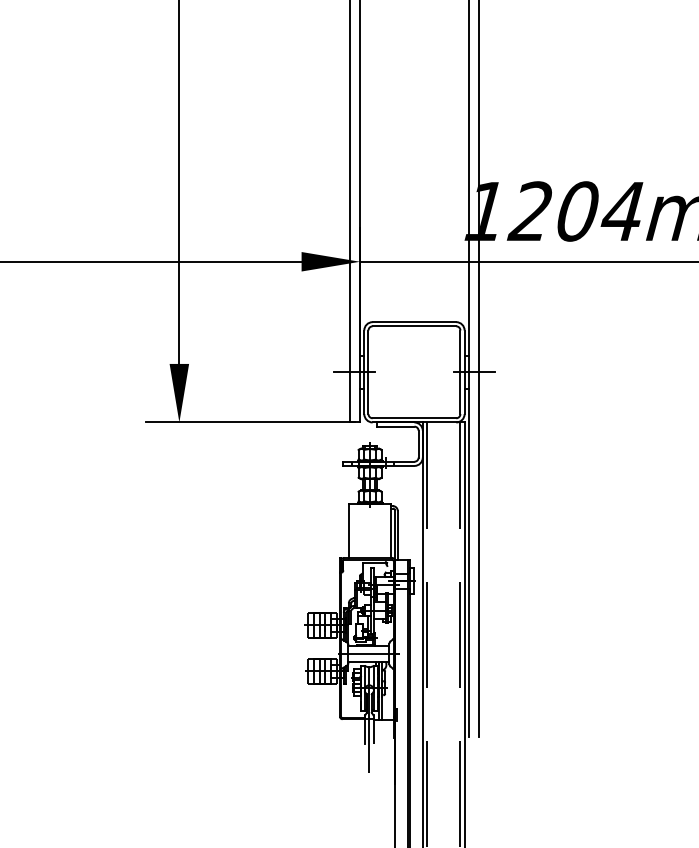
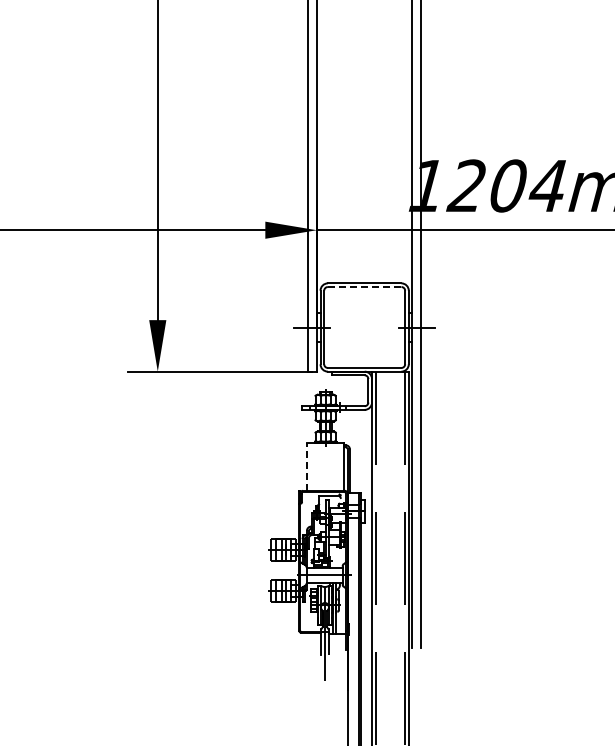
line: (414, 326) -> (364, 287), solid -> dashed
line: (349, 530) -> (307, 466), solid -> dashed

